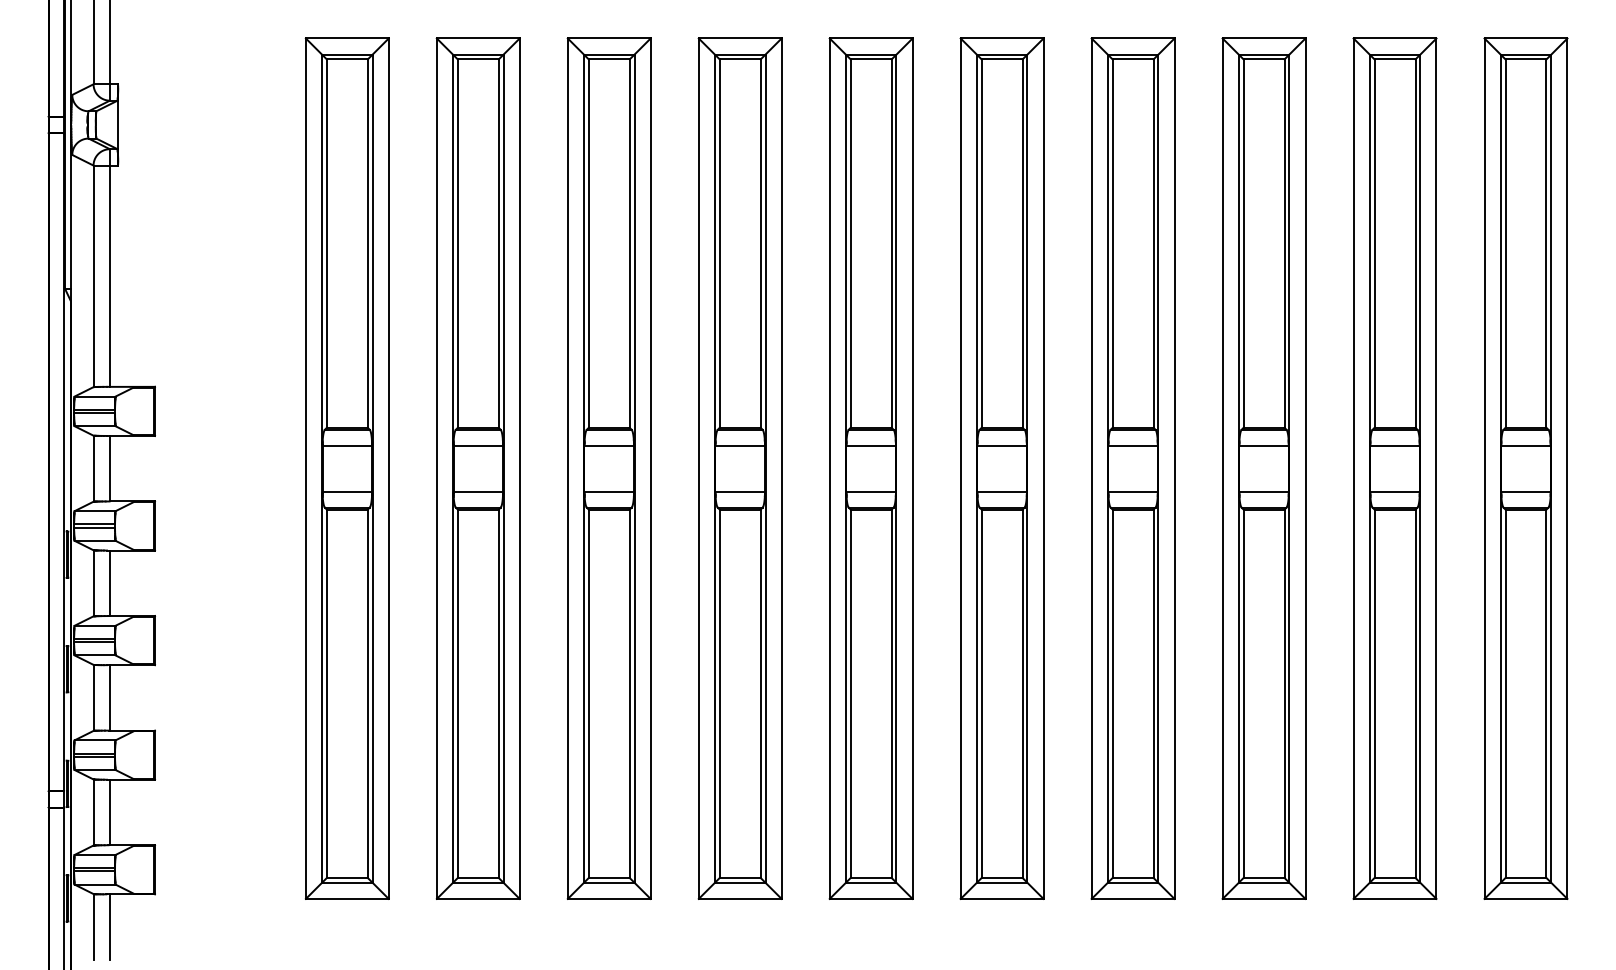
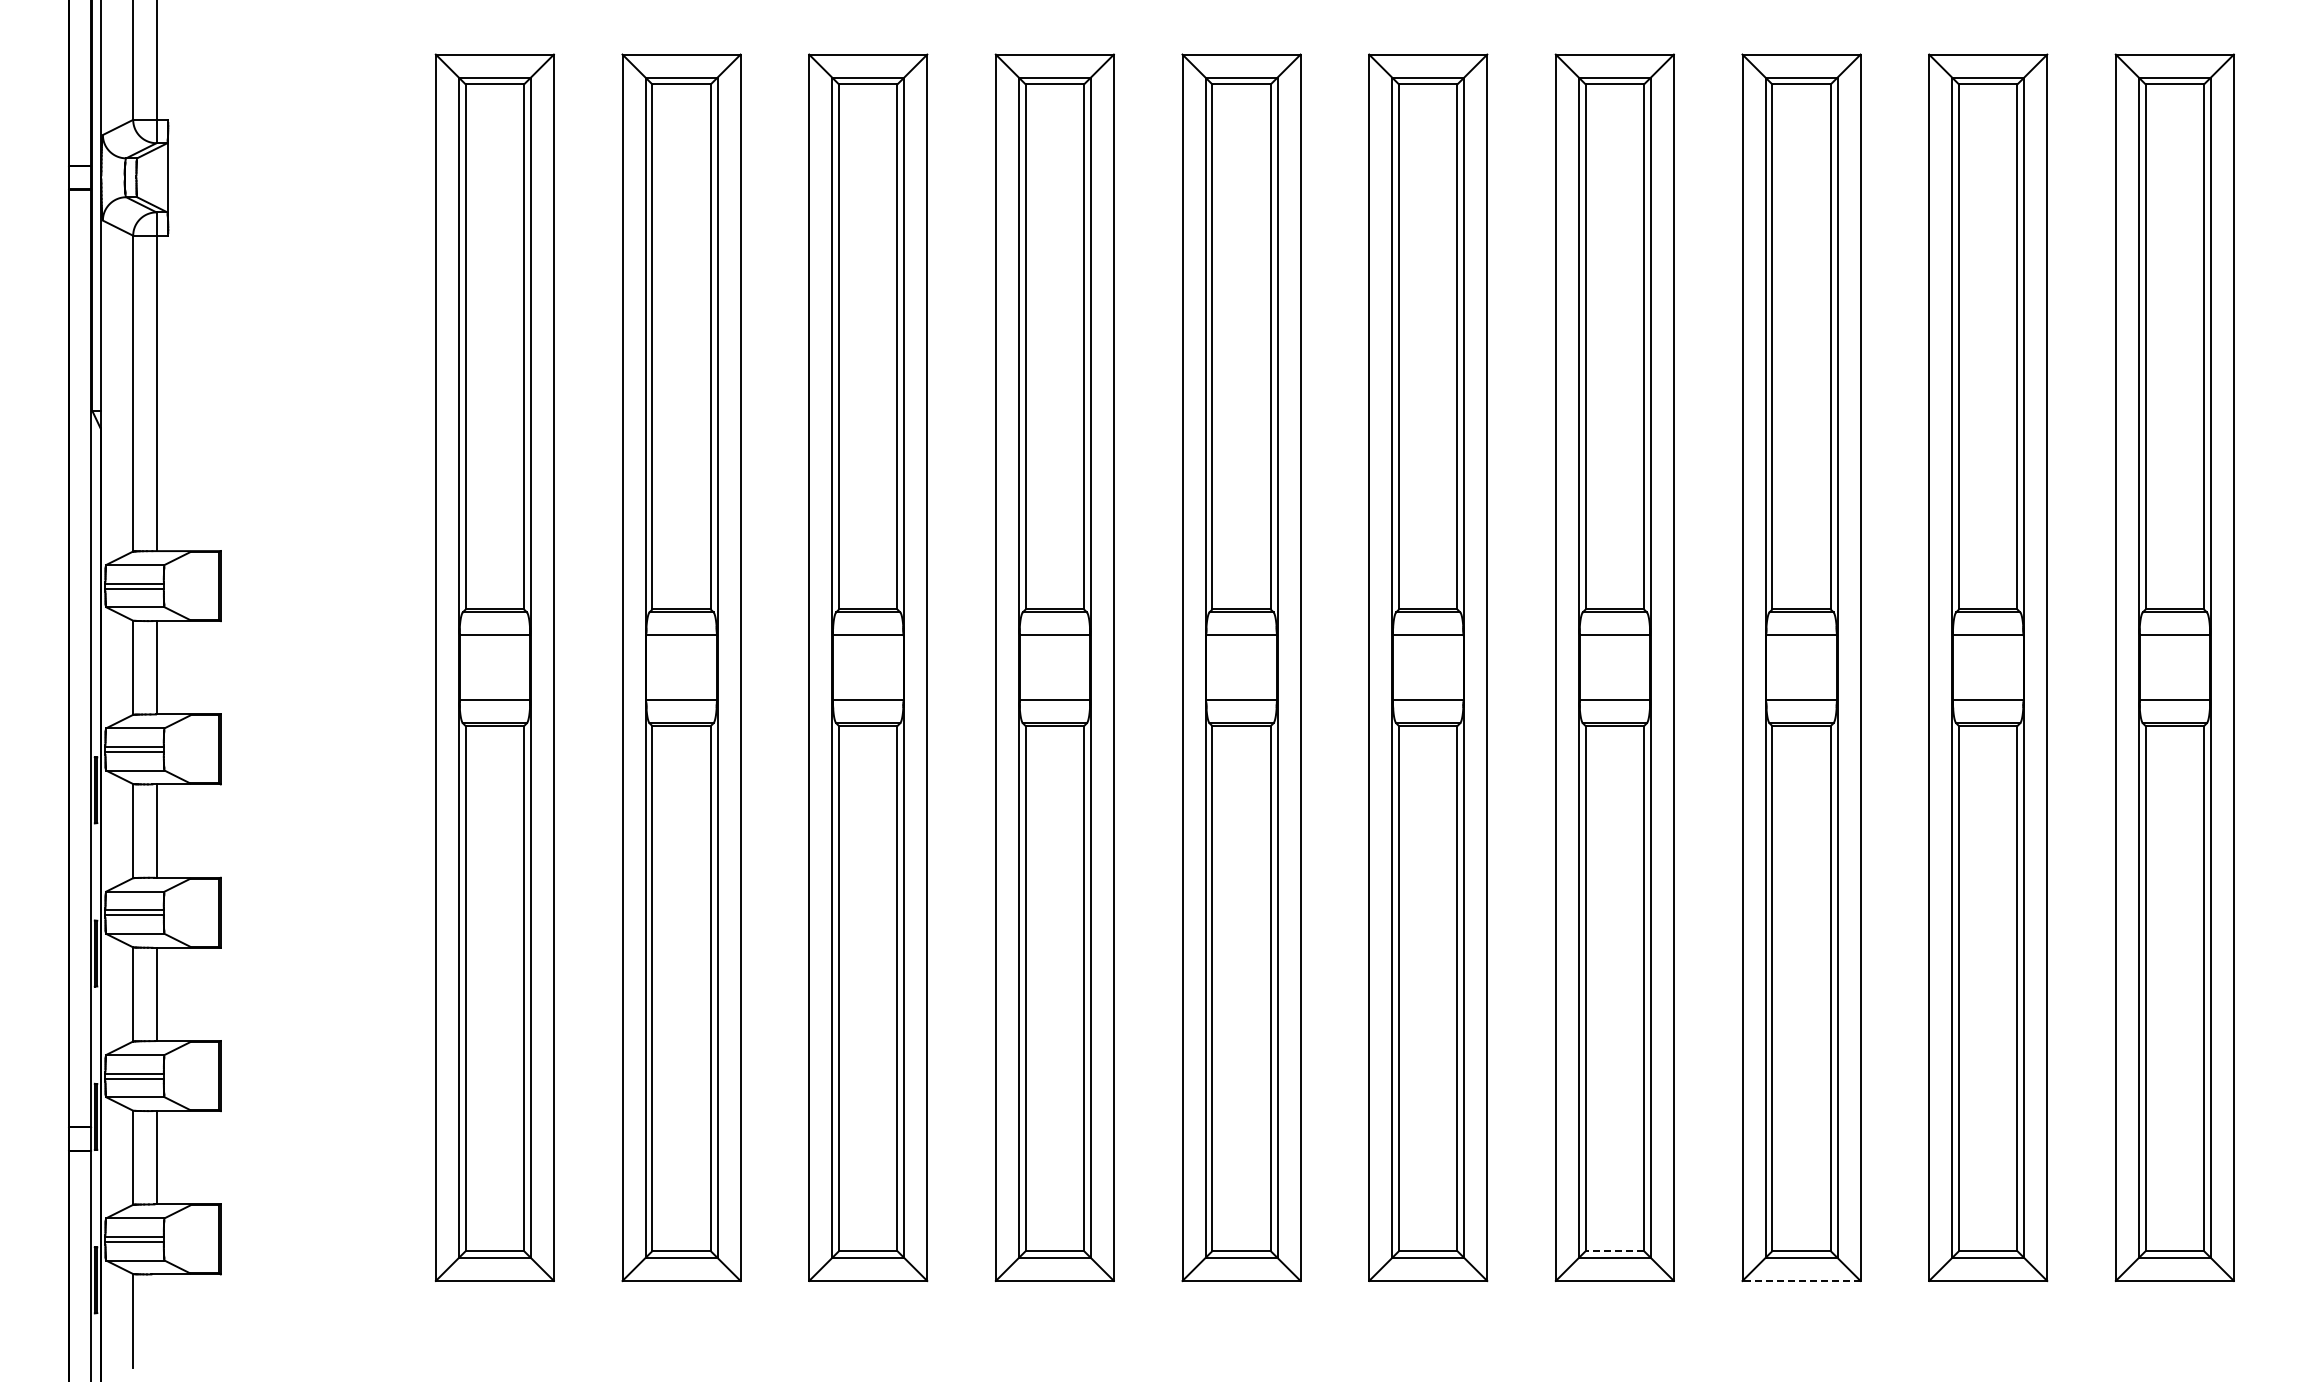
line: (1132, 878) -> (1614, 1251), solid -> dashed
line: (1264, 898) -> (1801, 1280), solid -> dashed
line: (109, 926) -> (156, 1320), removed

